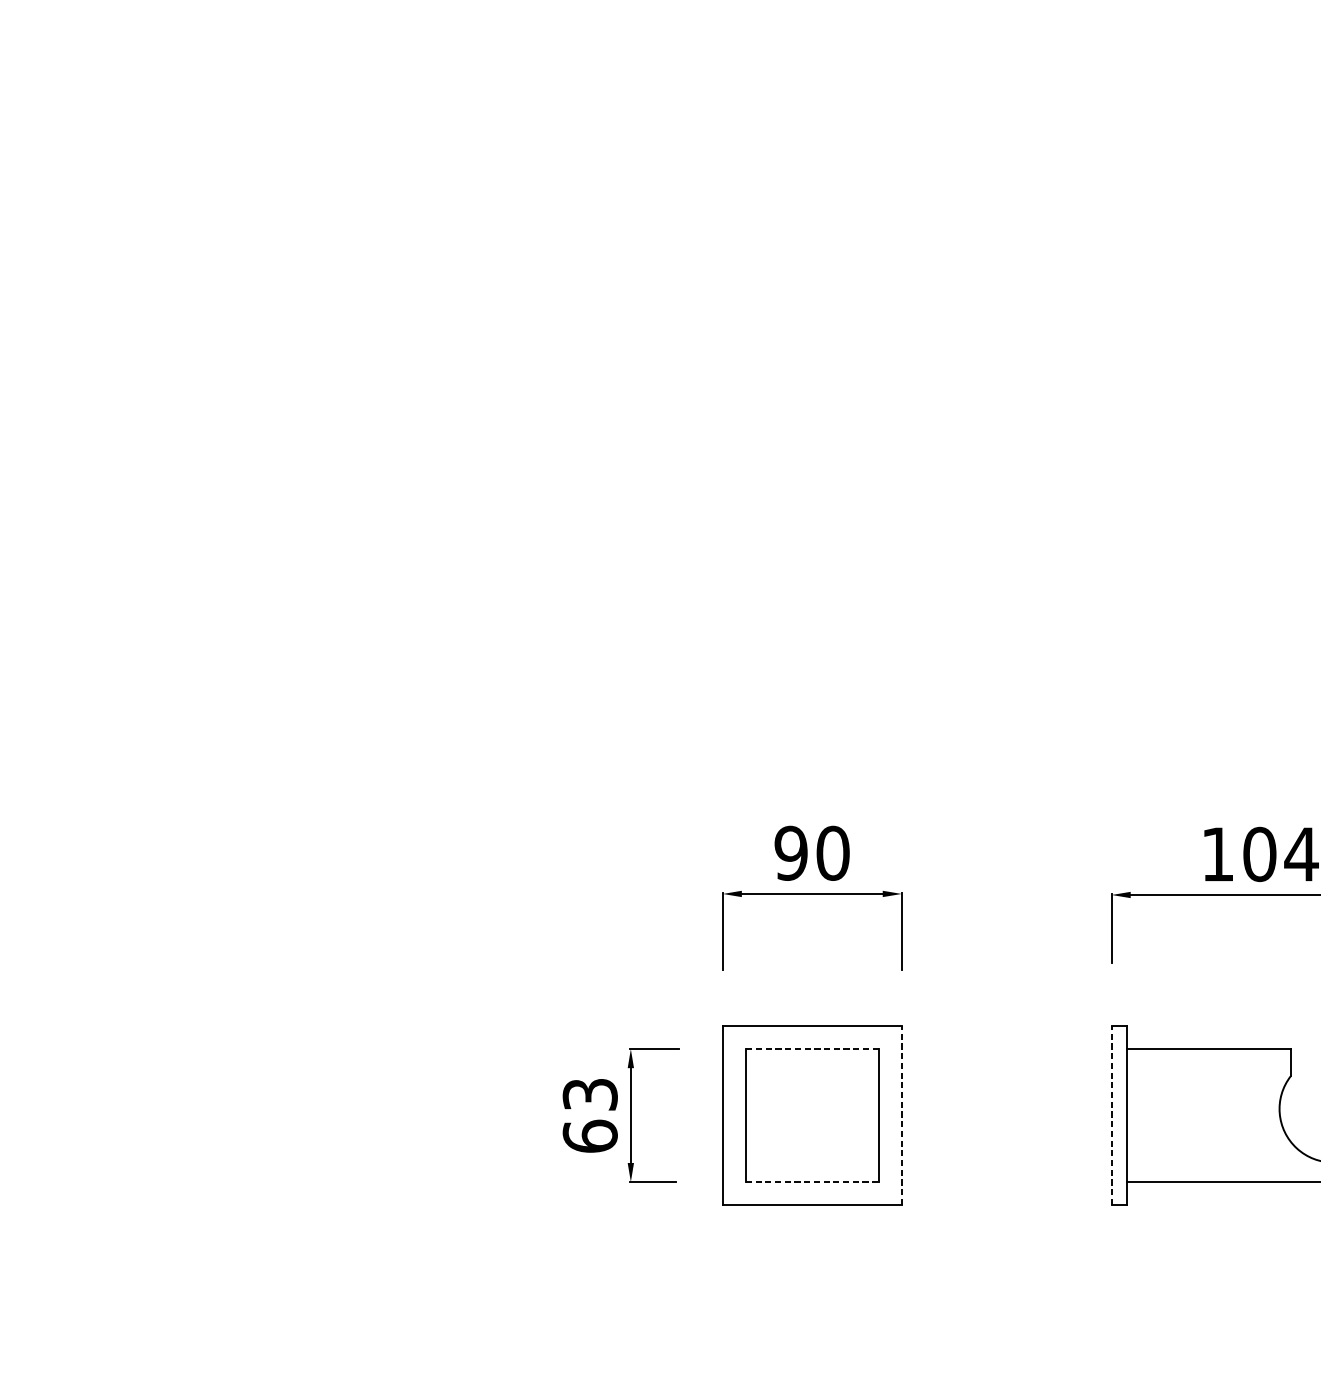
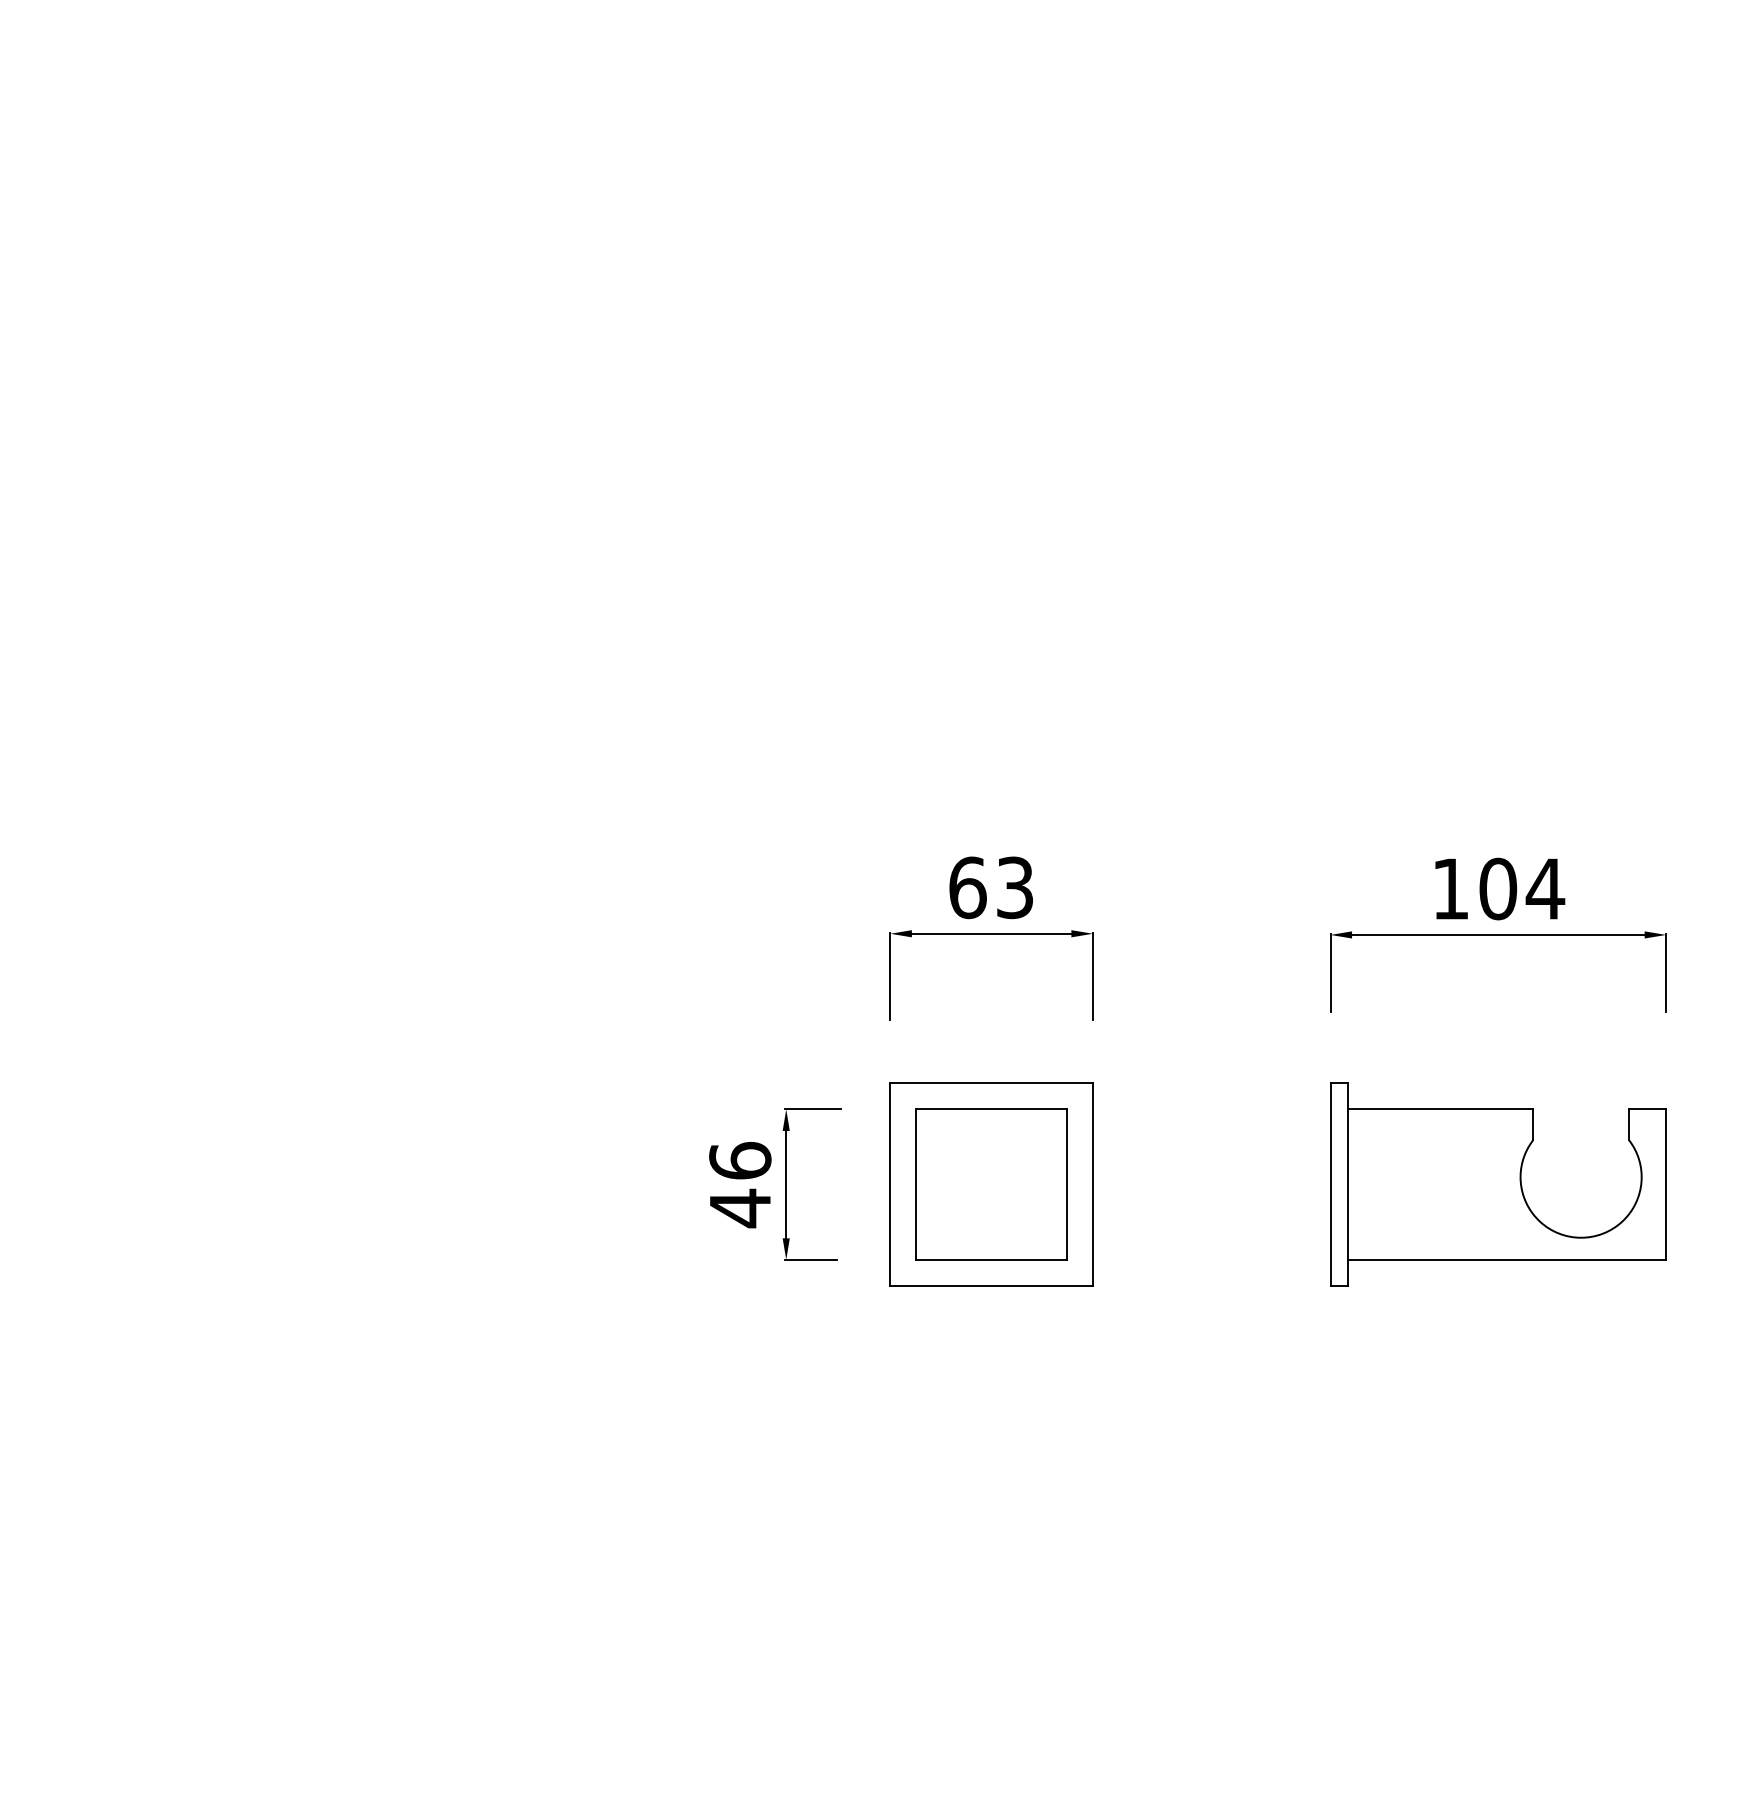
text: (812, 853) -> (991, 887), 90 -> 63
line: (812, 1049) -> (991, 1109), dashed -> solid
line: (901, 1115) -> (1092, 1184), dashed -> solid
line: (1111, 1115) -> (1330, 1184), dashed -> solid
text: (590, 1116) -> (740, 1185), 63 -> 46
line: (813, 1181) -> (992, 1259), dashed -> solid

